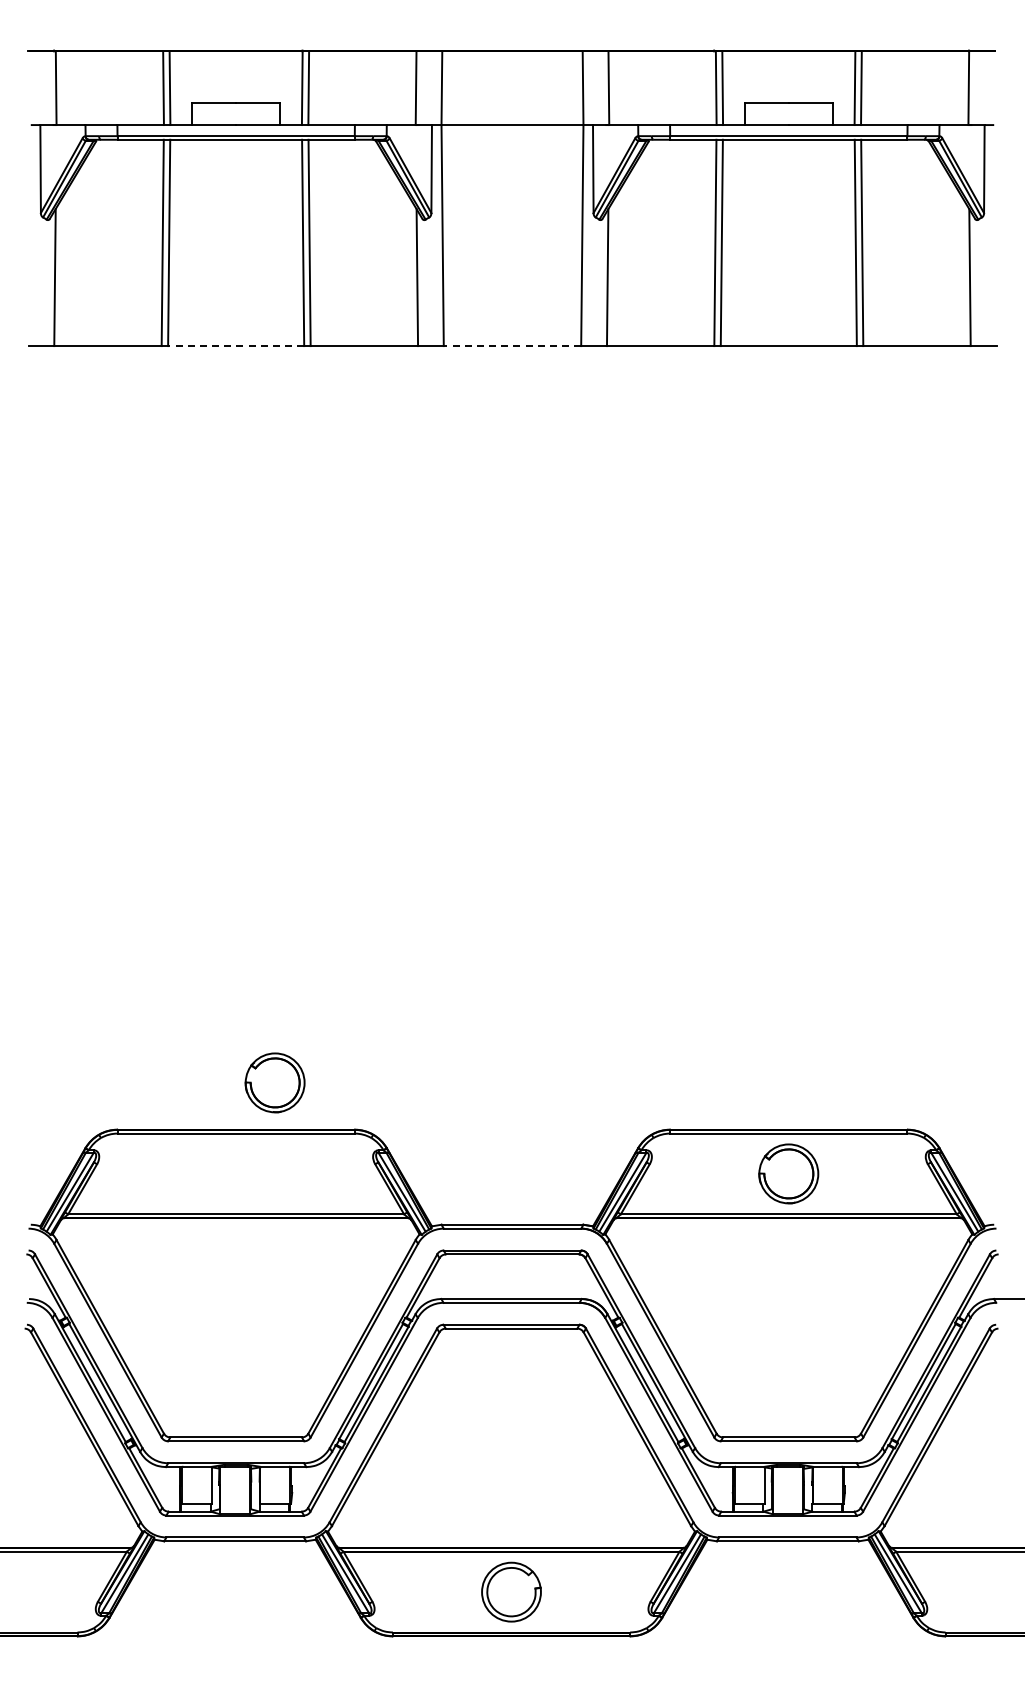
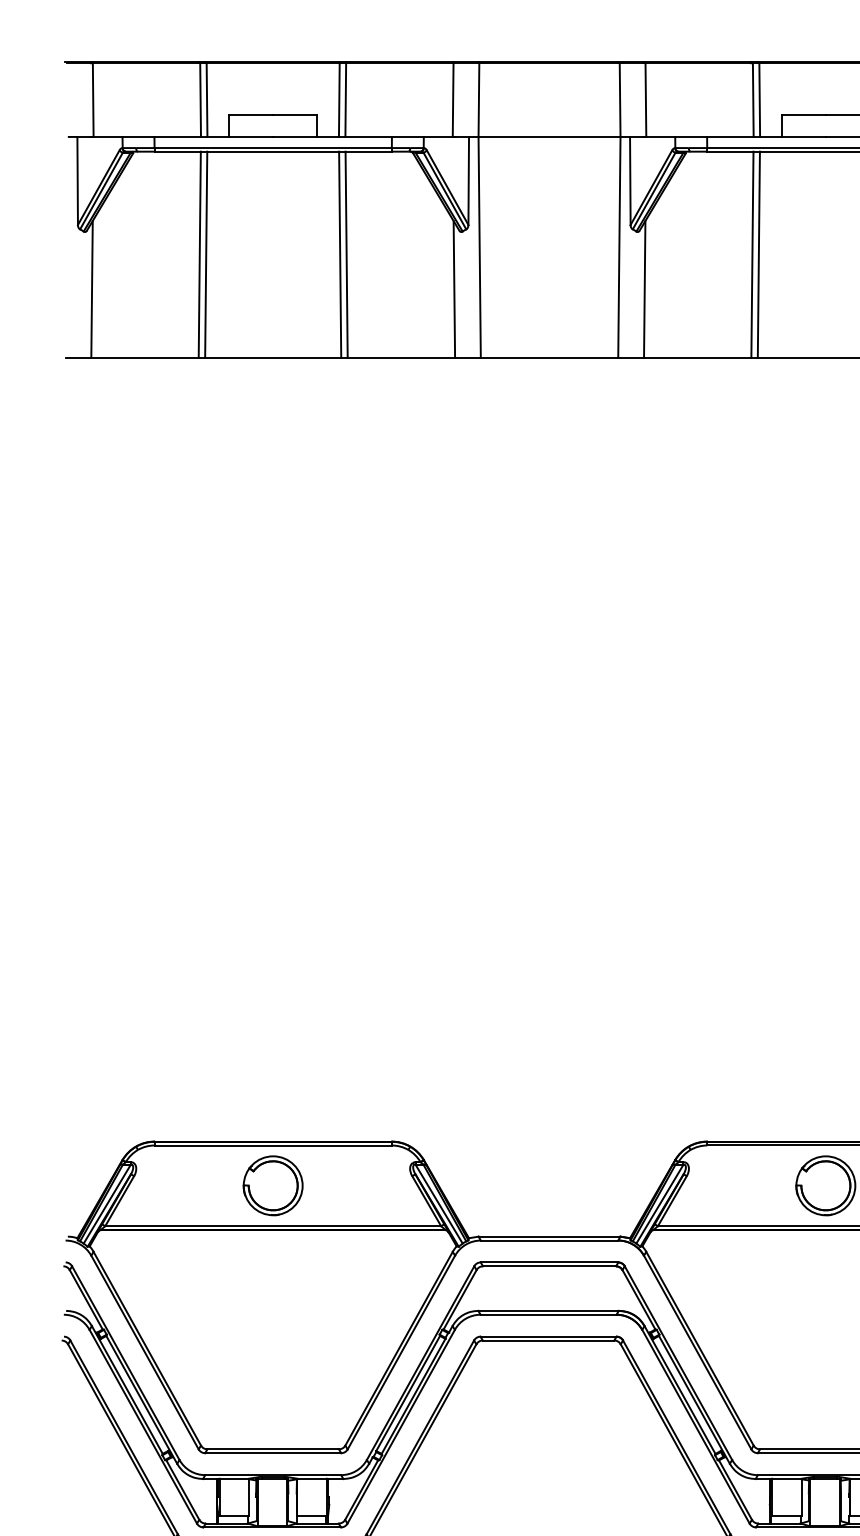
line: (235, 346) -> (272, 358), dashed -> solid
line: (512, 346) -> (549, 358), dashed -> solid
part: (274, 1082) -> (272, 1185), moved

